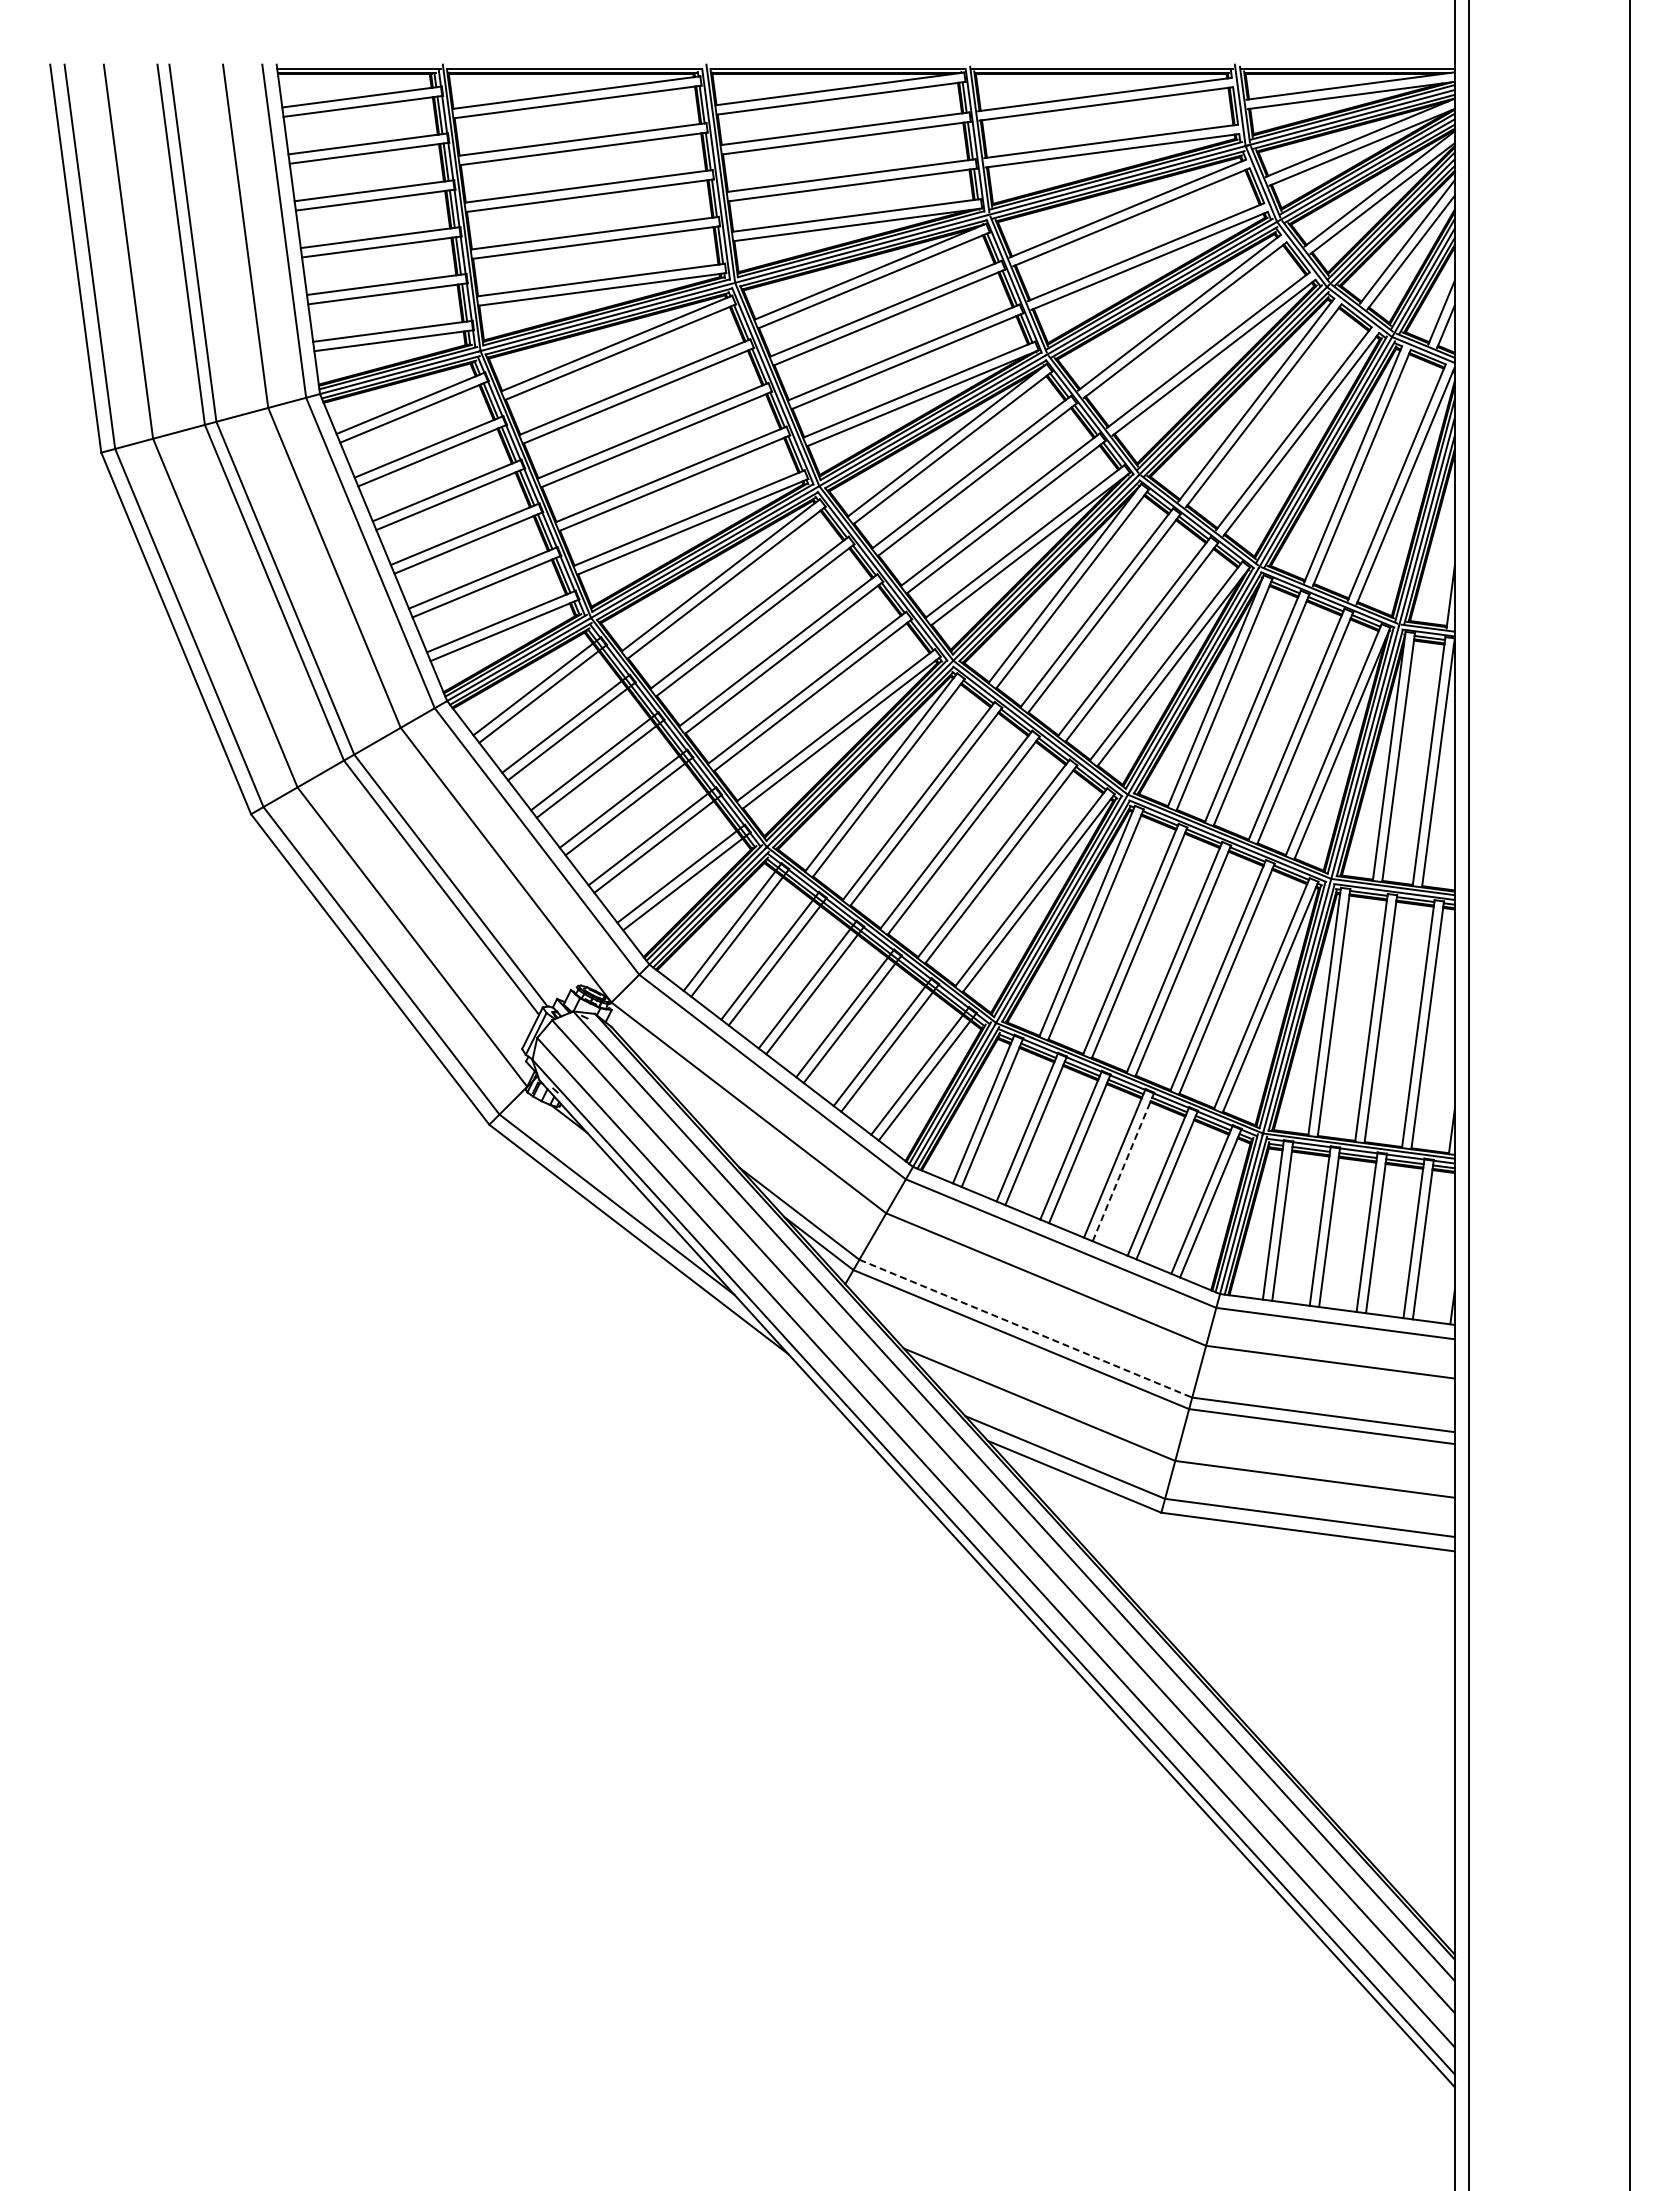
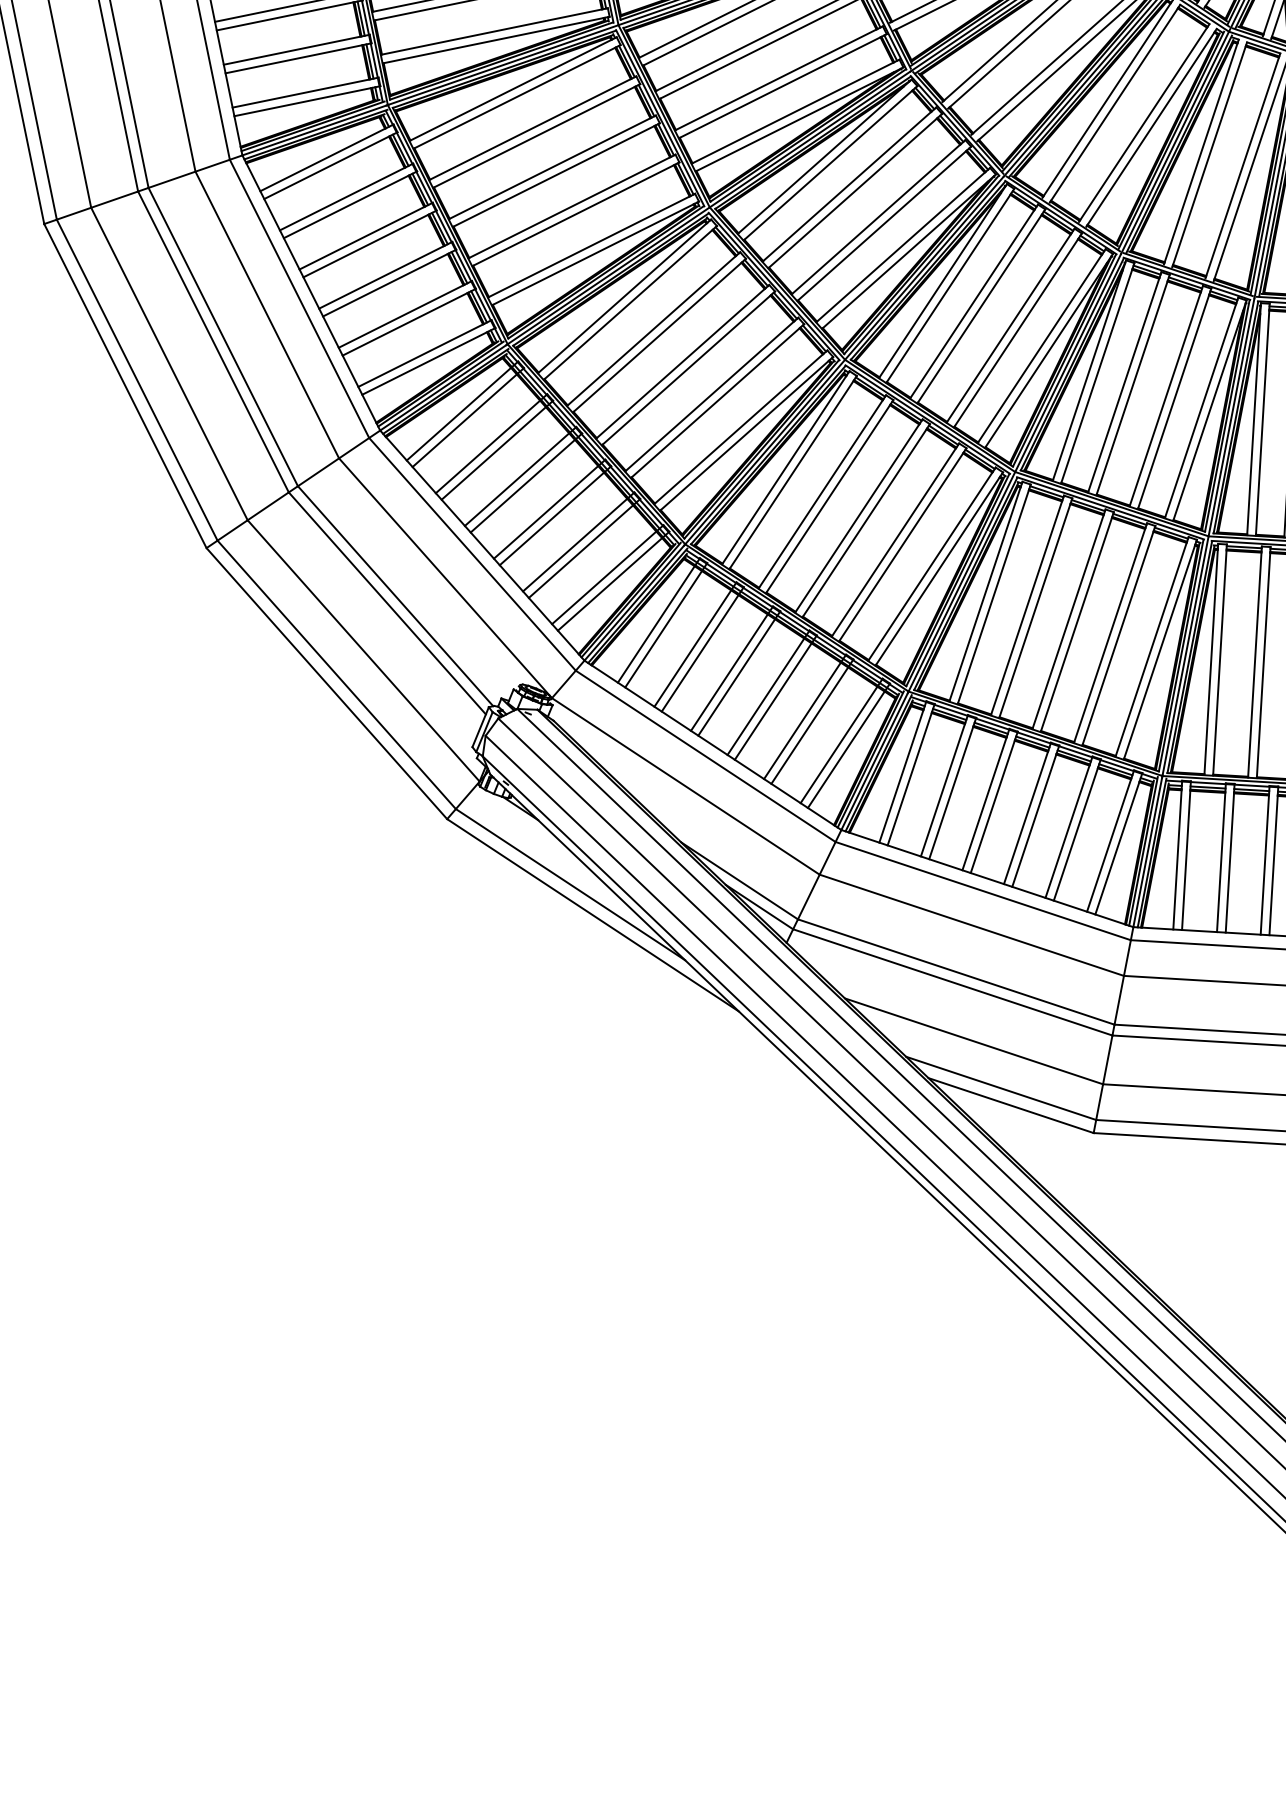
line: (1123, 1166) -> (1035, 815), dashed -> solid
line: (1026, 1328) -> (956, 971), dashed -> solid

